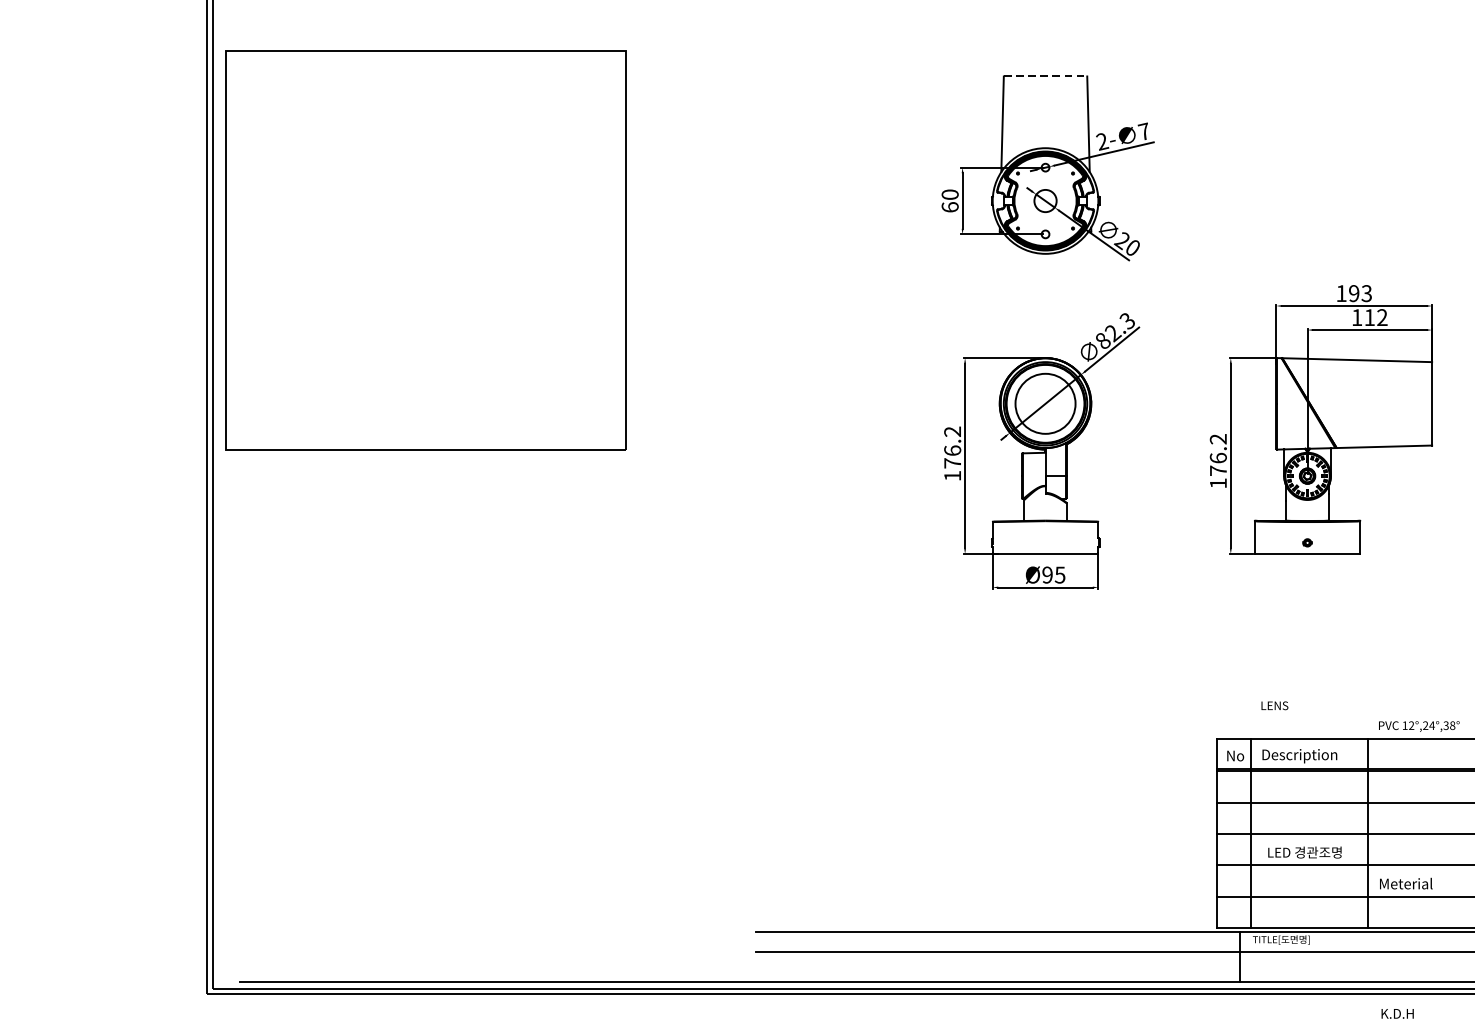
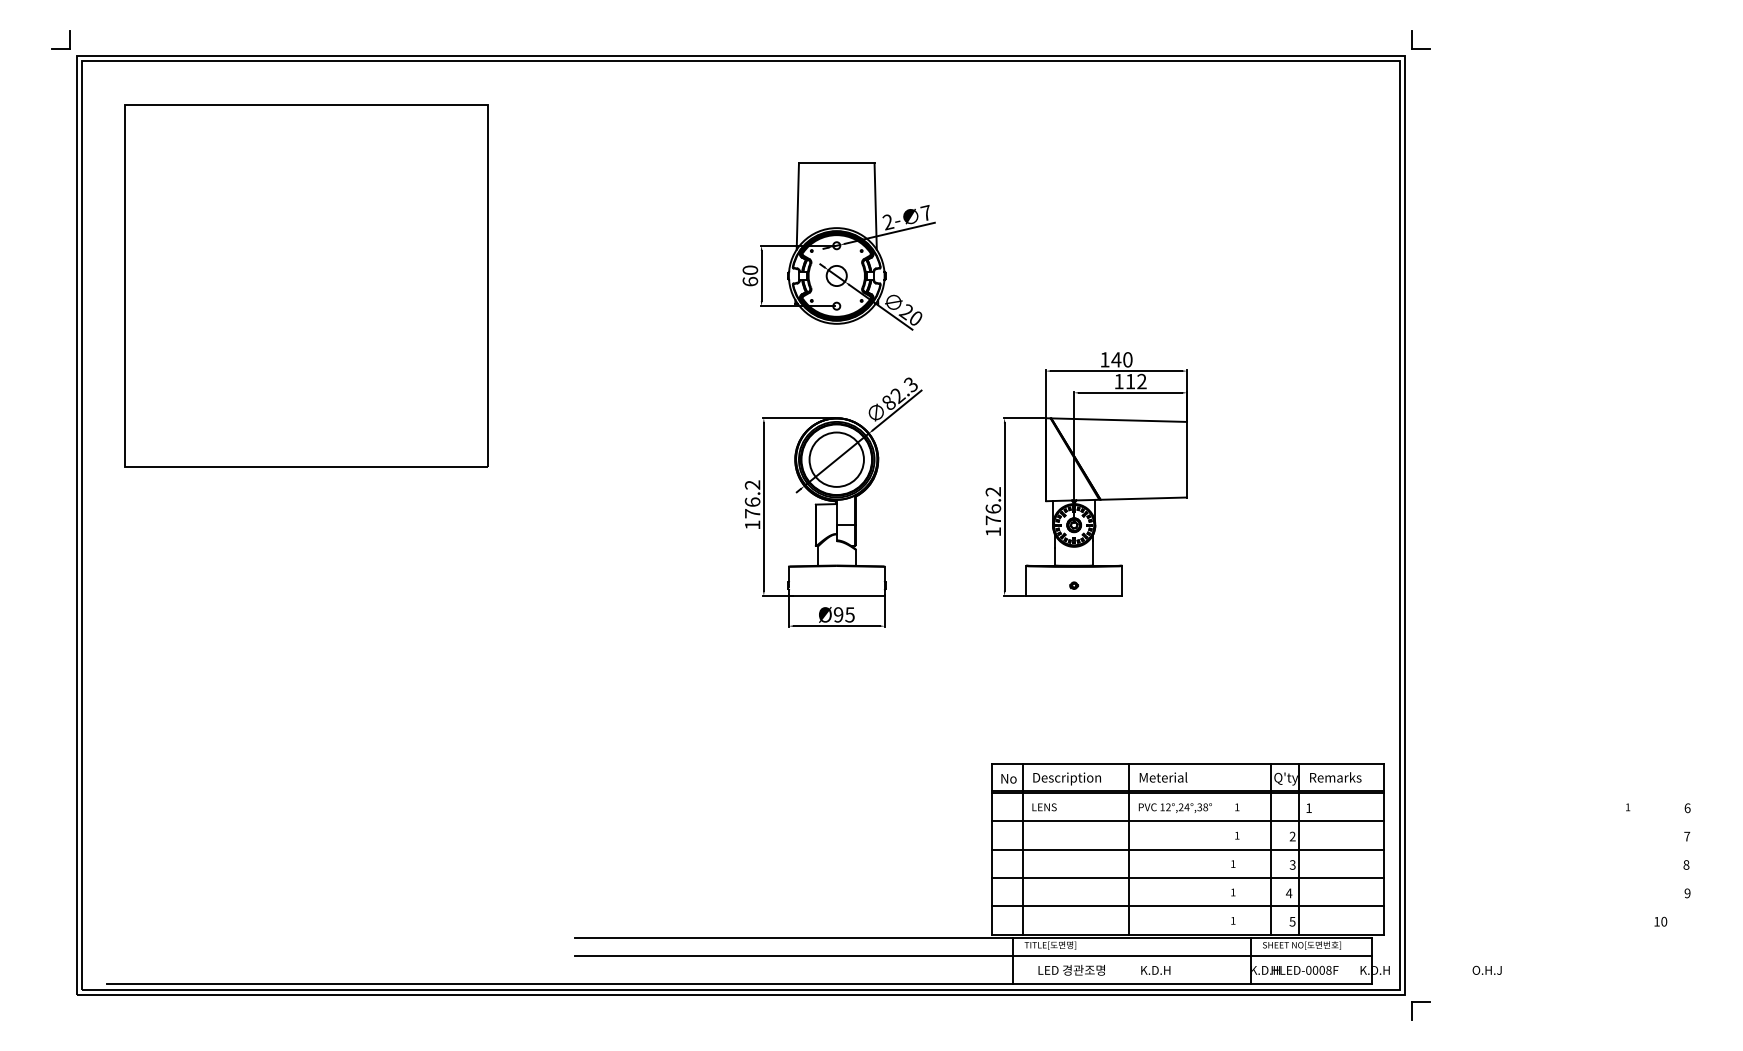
line: (1045, 76) -> (836, 163), dashed -> solid
part: (426, 250) -> (306, 285), moved
text: (1359, 293) -> (1121, 359), 193 -> 140
text: (1274, 705) -> (1044, 807), moved
text: (1418, 725) -> (1174, 807), moved
text: (1304, 851) -> (1071, 969), moved
text: (1406, 883) -> (1163, 777), moved
text: (1397, 1013) -> (1155, 970), moved

